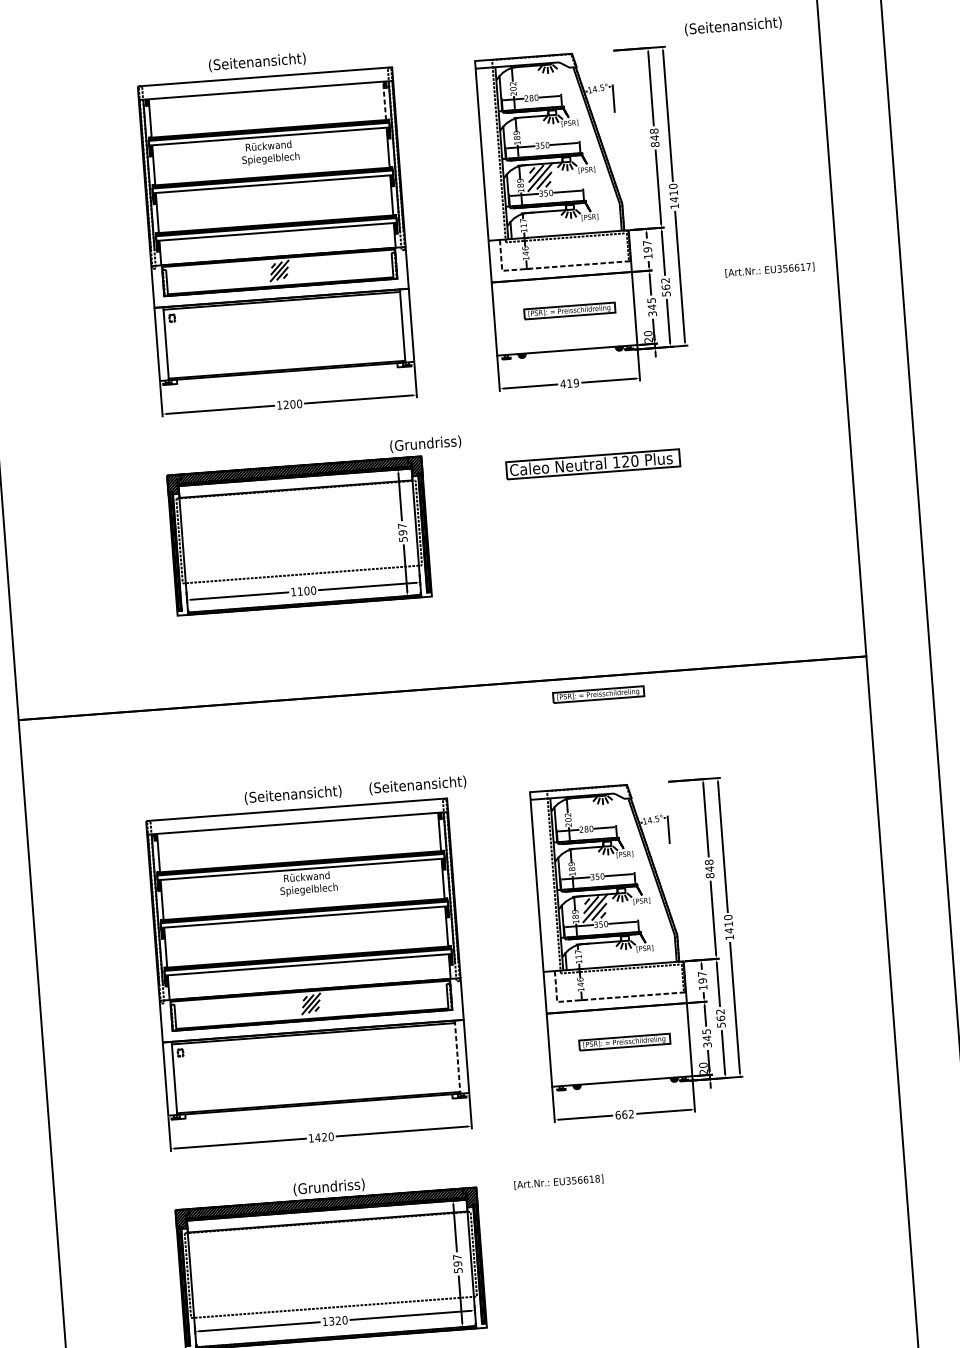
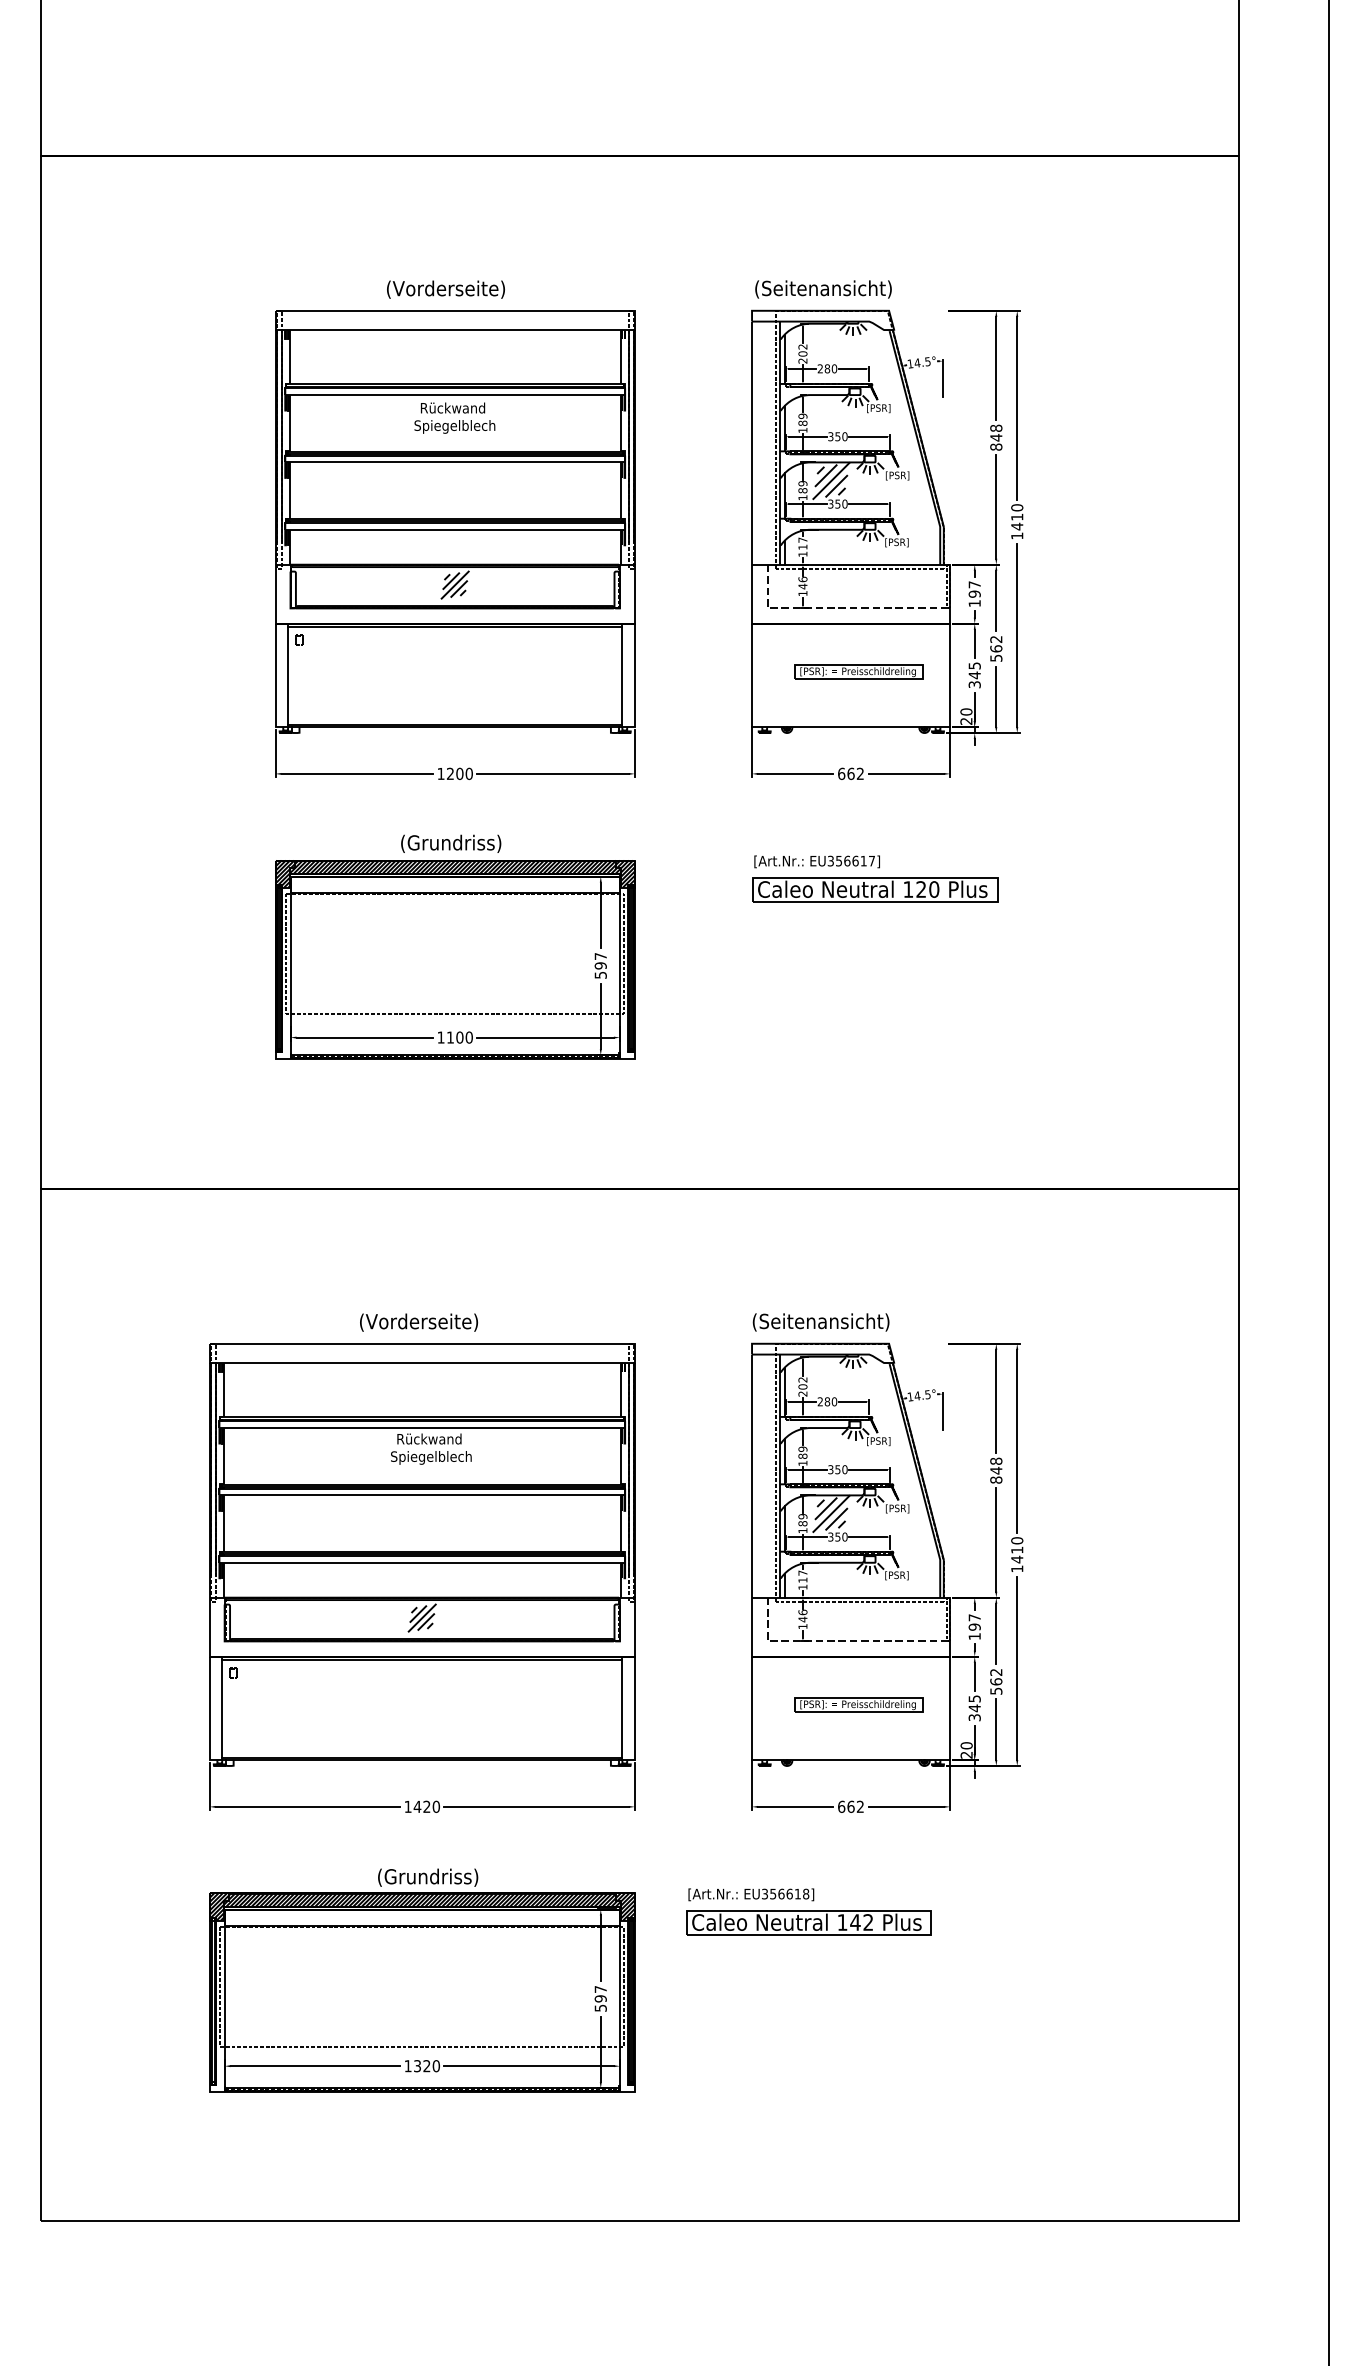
text: (733, 26) -> (823, 289), moved
text: (256, 62) -> (445, 289), (Seitenansicht) -> (Vorderseite)
line: (384, 100) -> (620, 356), dashed -> solid
text: (769, 270) -> (816, 861), moved
text: (569, 383) -> (850, 773), 419 -> 662
text: (425, 443) -> (451, 843), moved
part: (598, 694) -> (858, 1213), removed
text: (417, 785) -> (820, 1322), moved
text: (292, 794) -> (418, 1322), (Seitenansicht) -> (Vorderseite)
line: (457, 1057) -> (622, 1708), dashed -> solid
part: (600, 1198) -> (808, 1922), added

